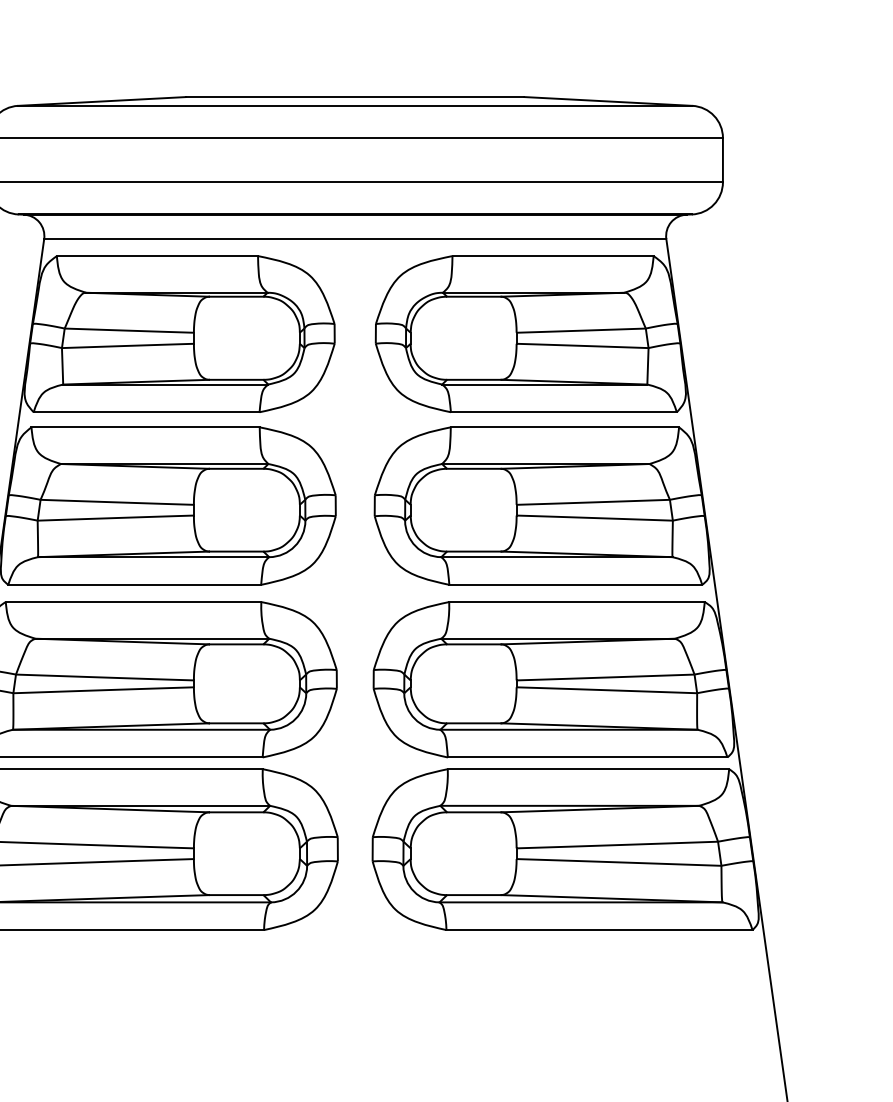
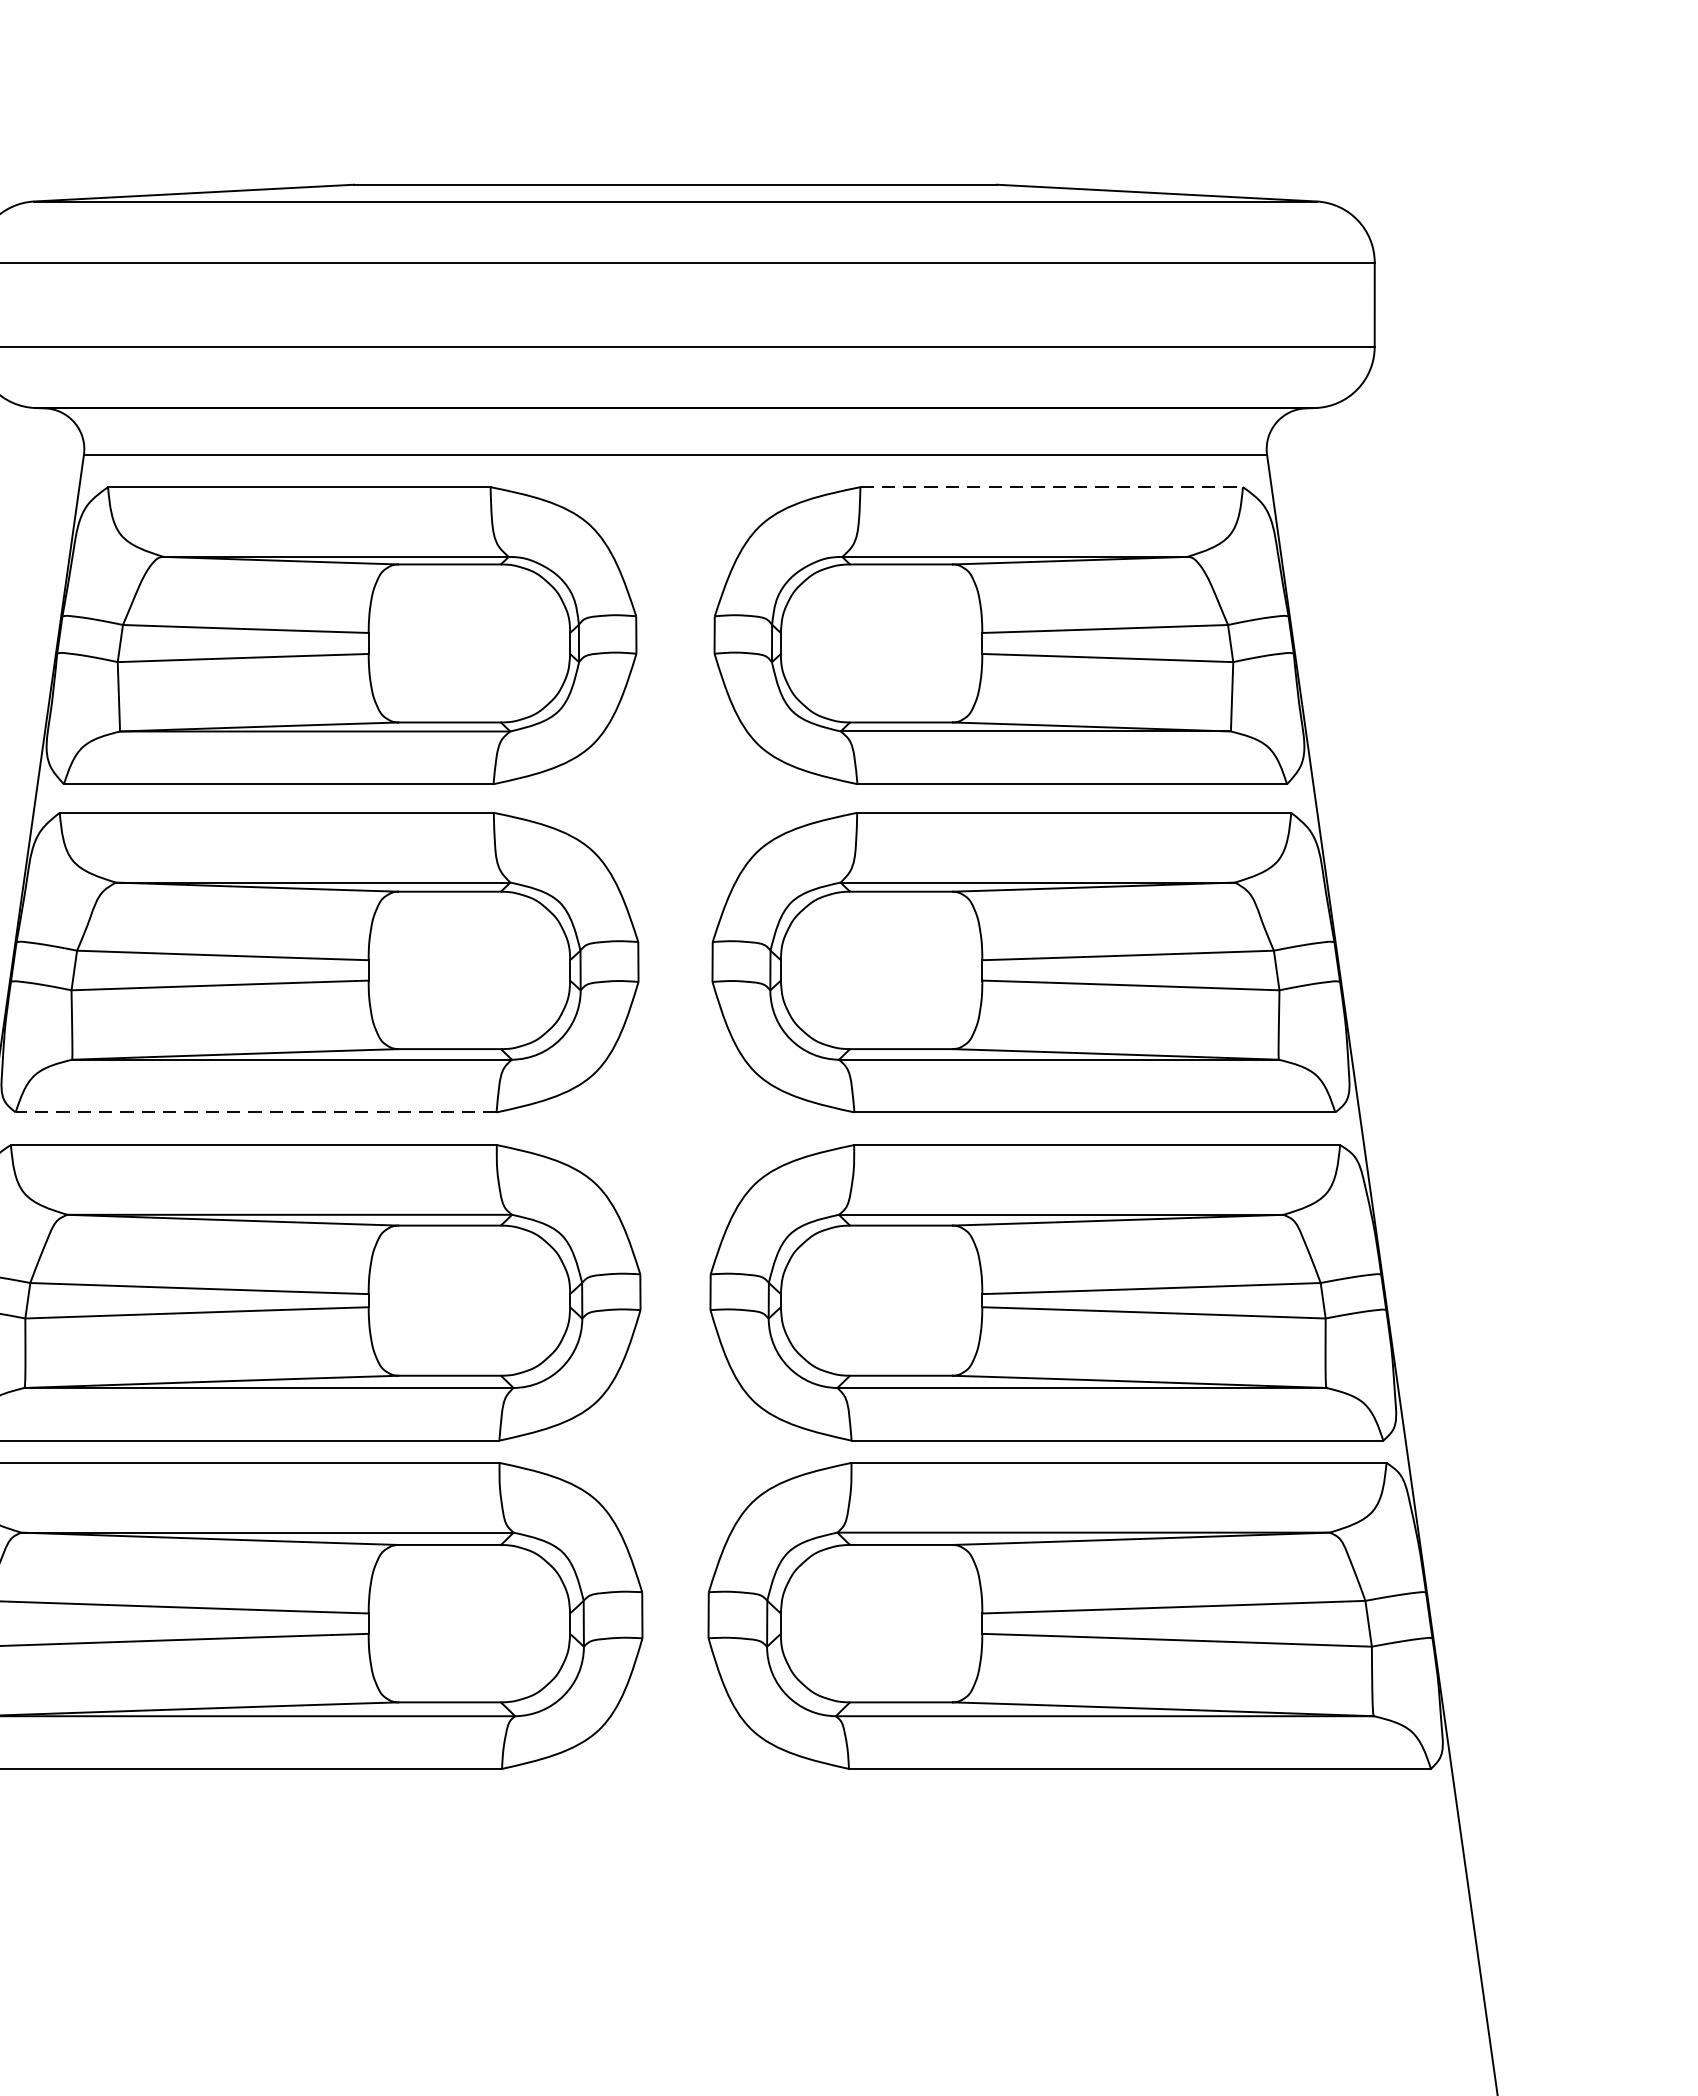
line: (553, 256) -> (1052, 487), solid -> dashed
line: (134, 584) -> (255, 1111), solid -> dashed

